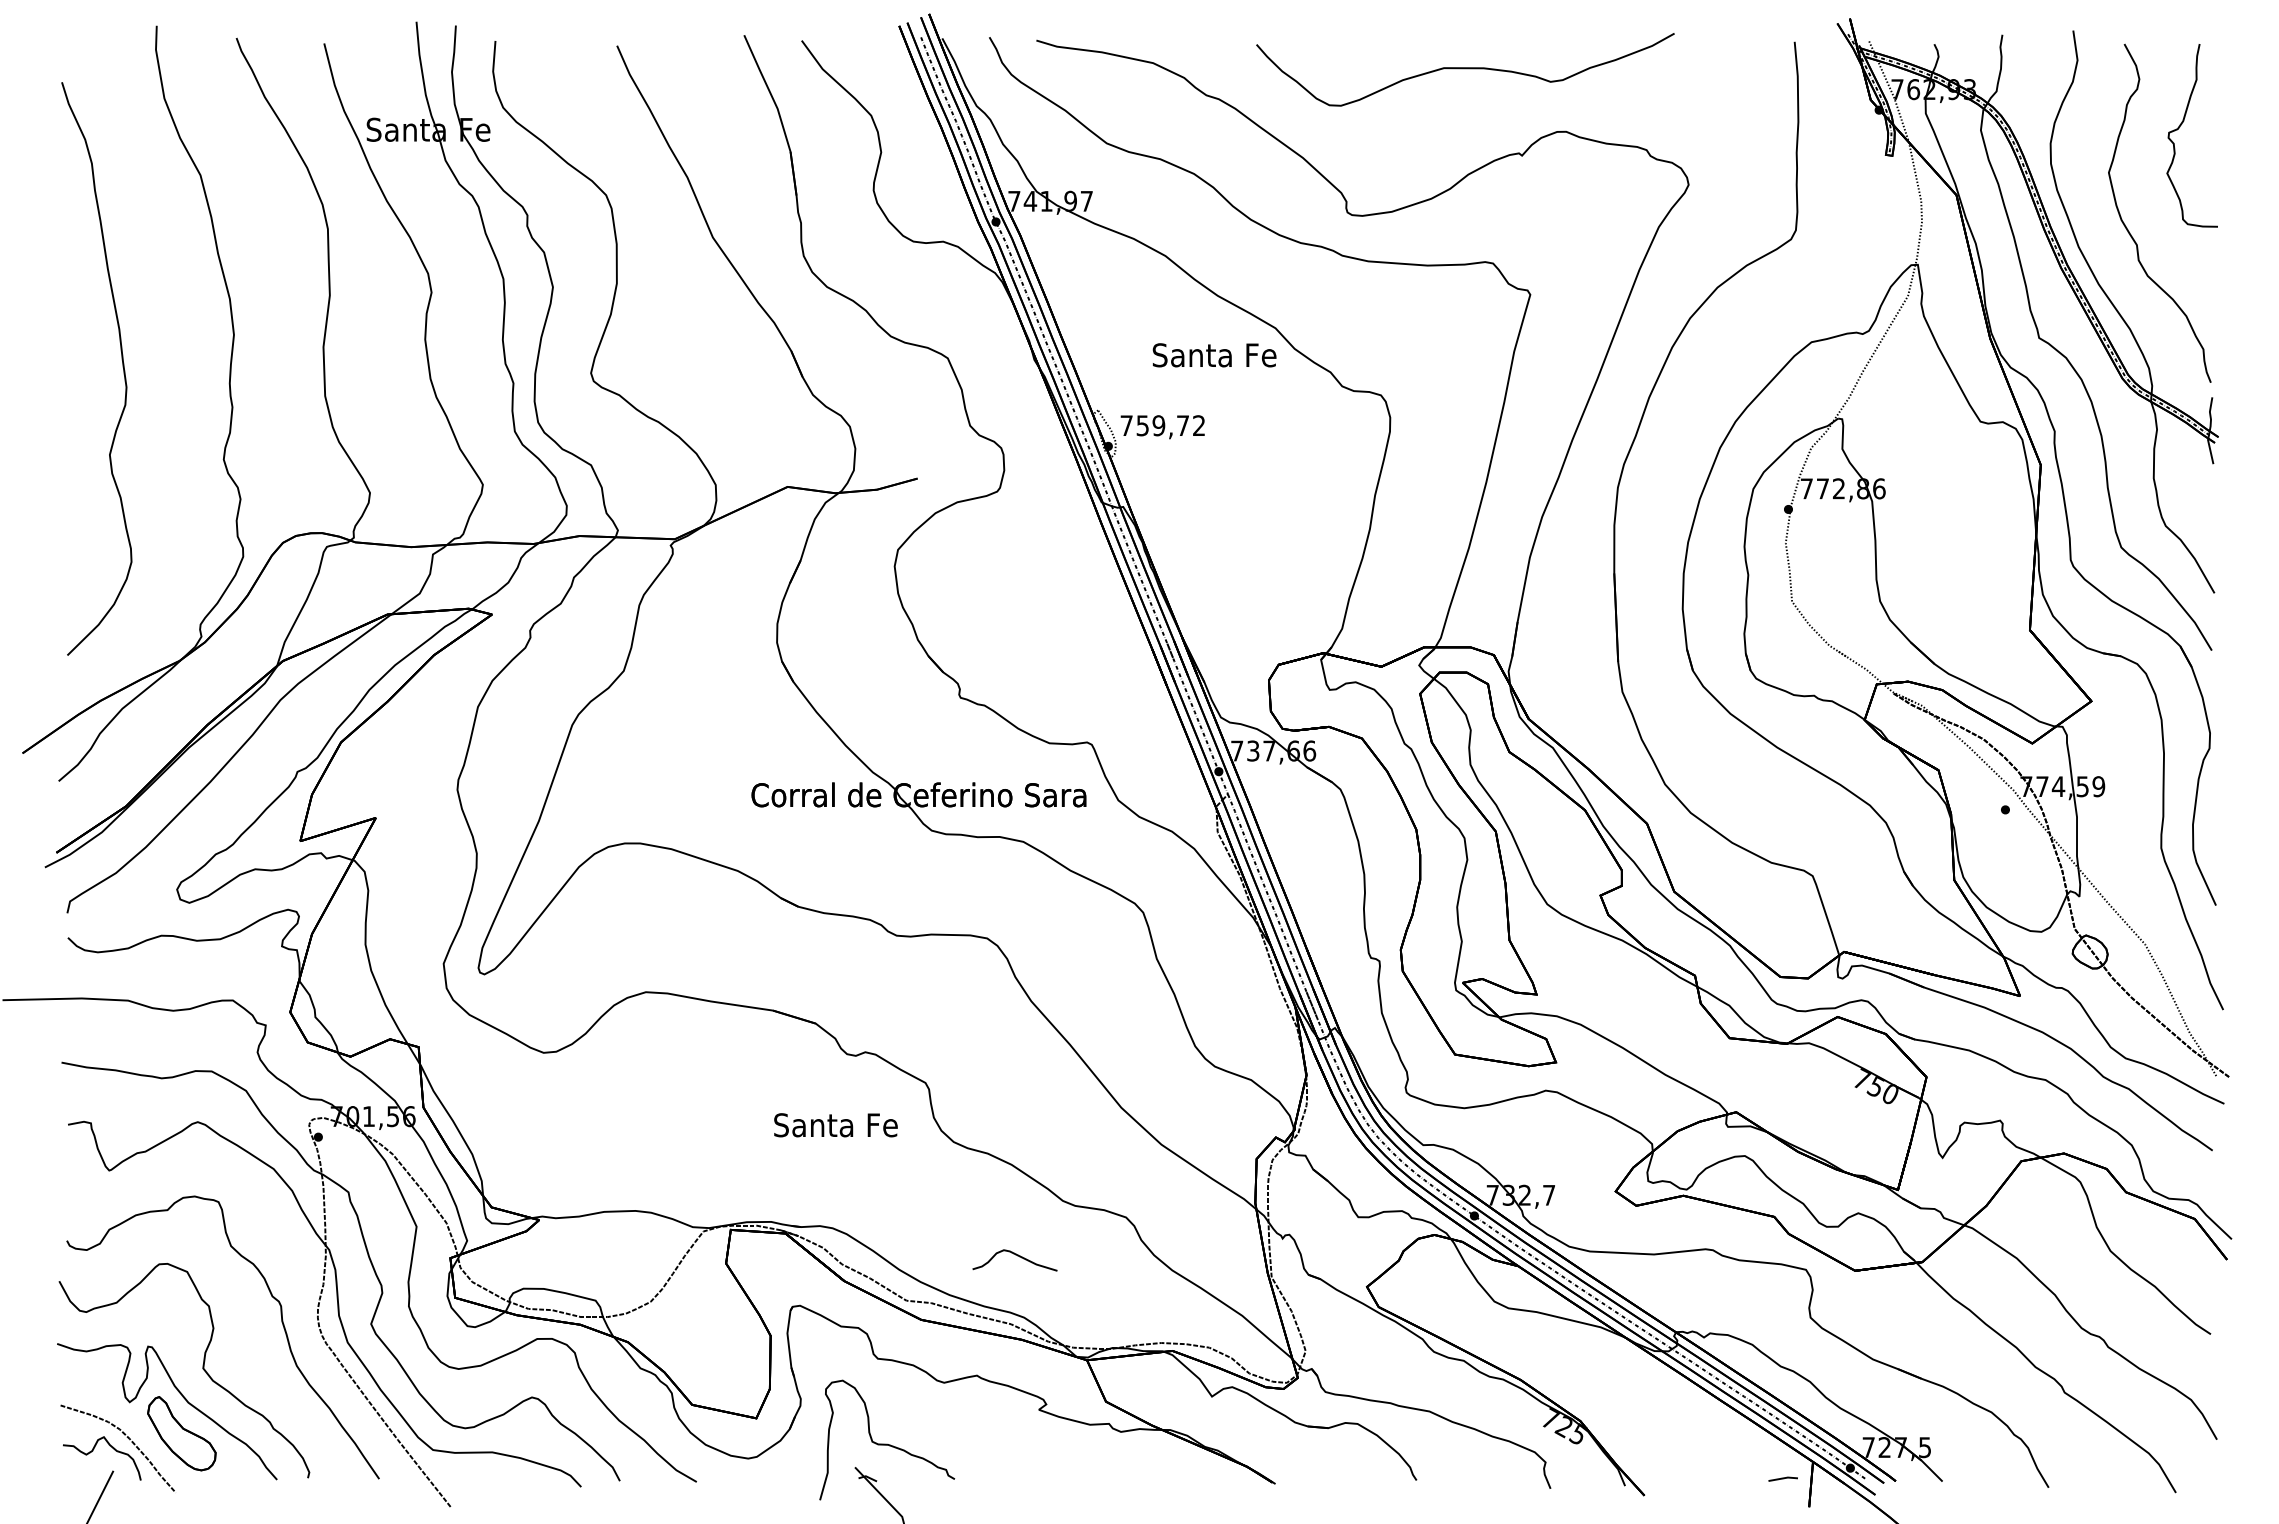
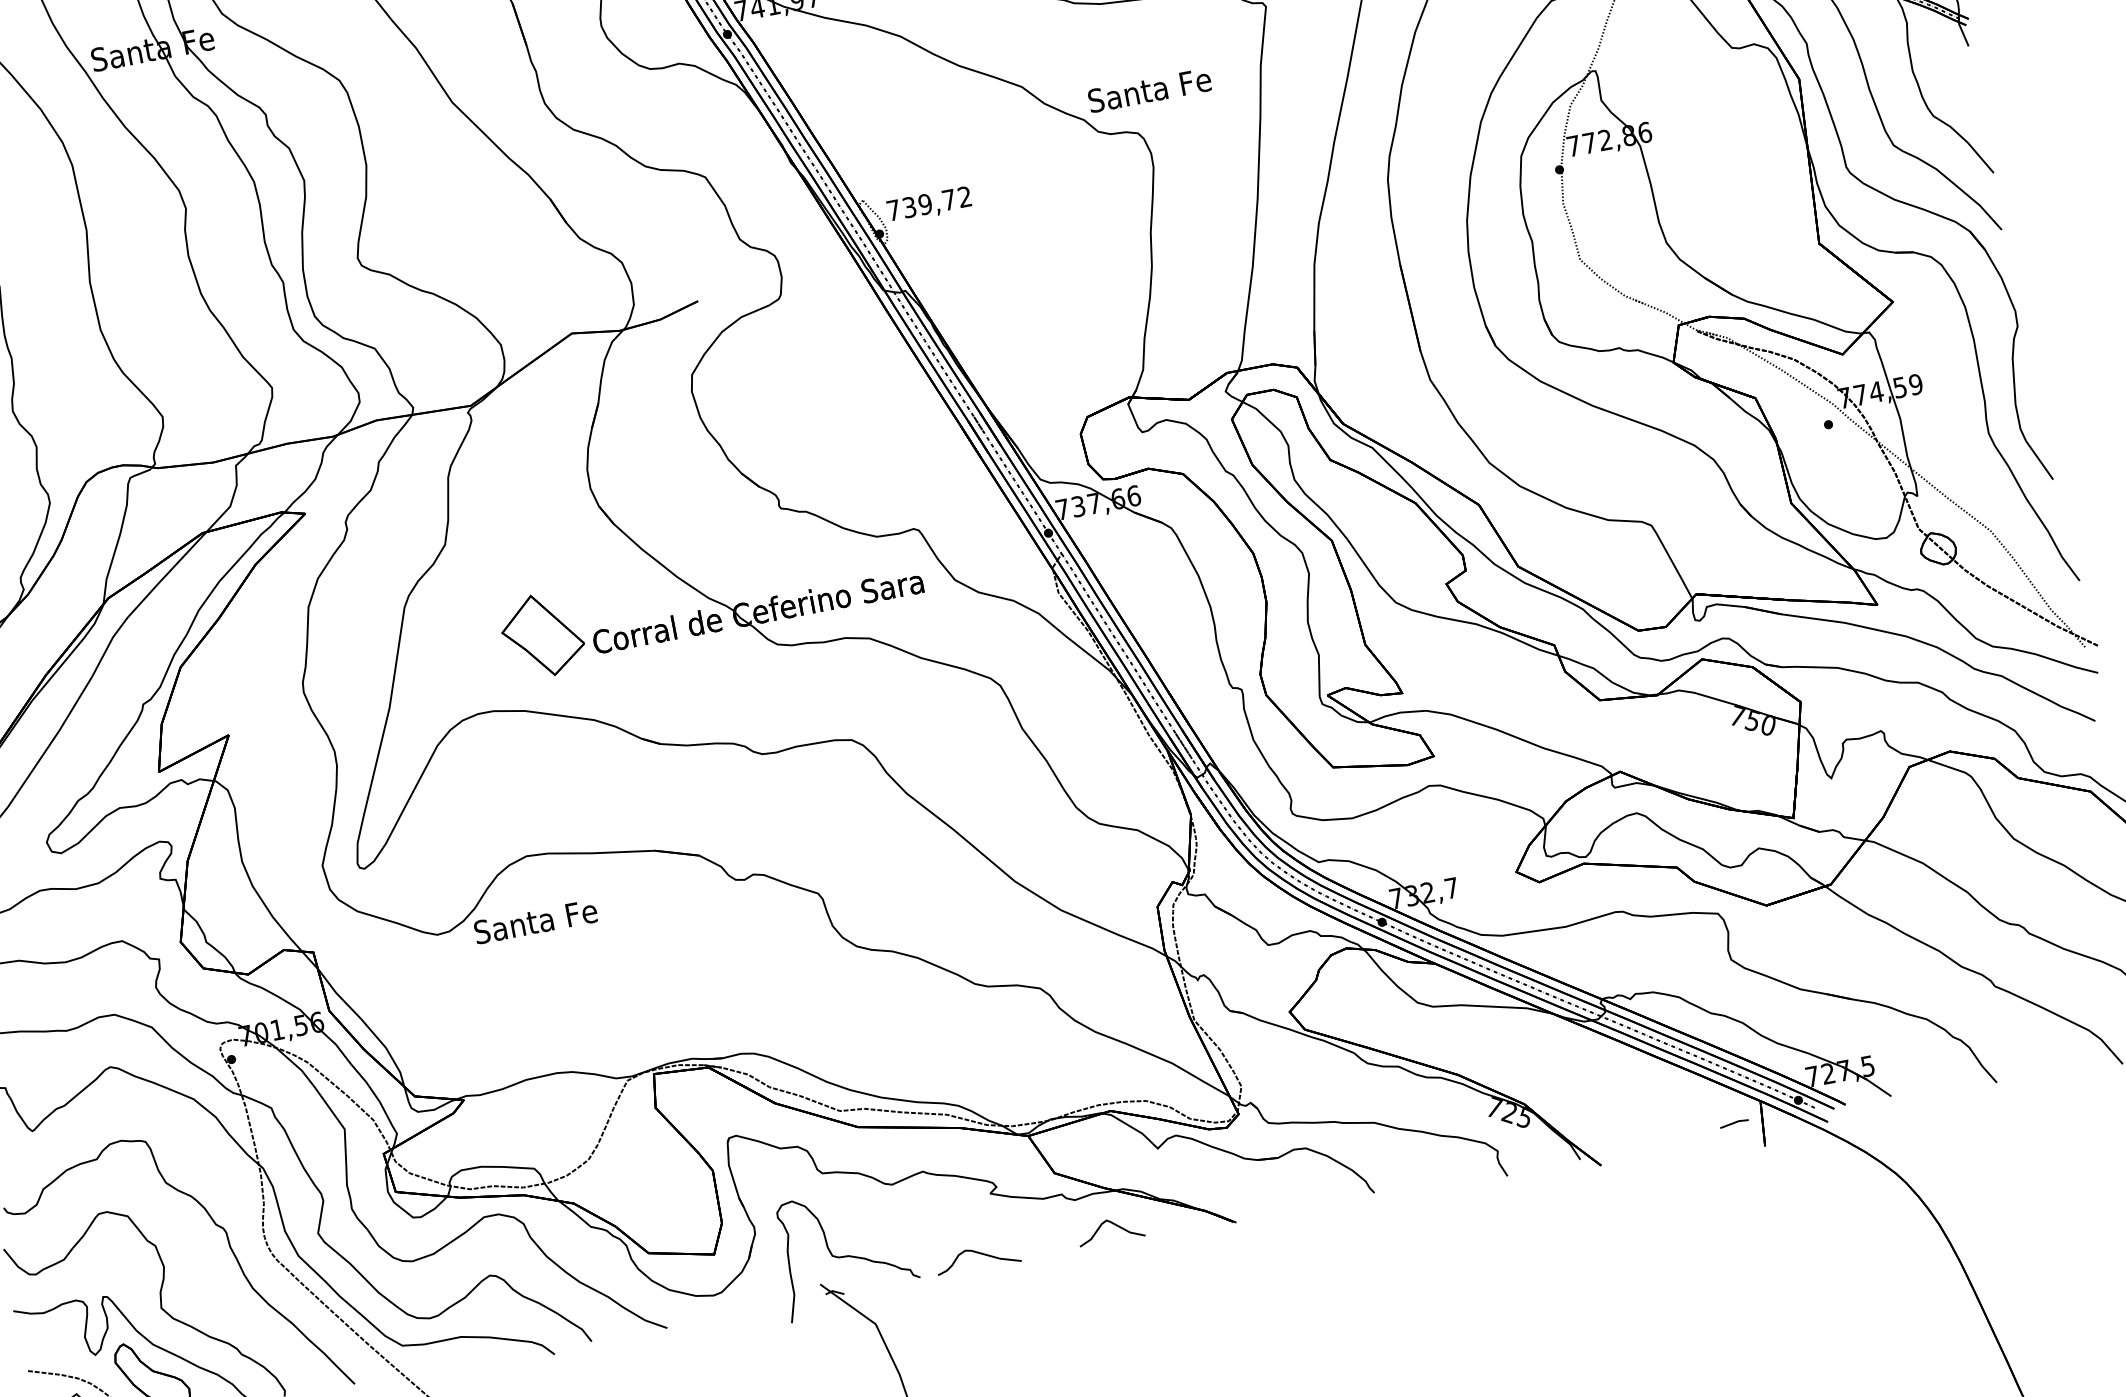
text: (1214, 355) -> (1149, 90), moved
text: (1142, 425) -> (909, 207), 759,72 -> 739,72
part: (702, 778) -> (542, 635), added
text: (835, 1125) -> (535, 922), moved
curve: (1017, 1256) -> (979, 1254), moved
curve: (1154, 1463) -> (1113, 1224), added

